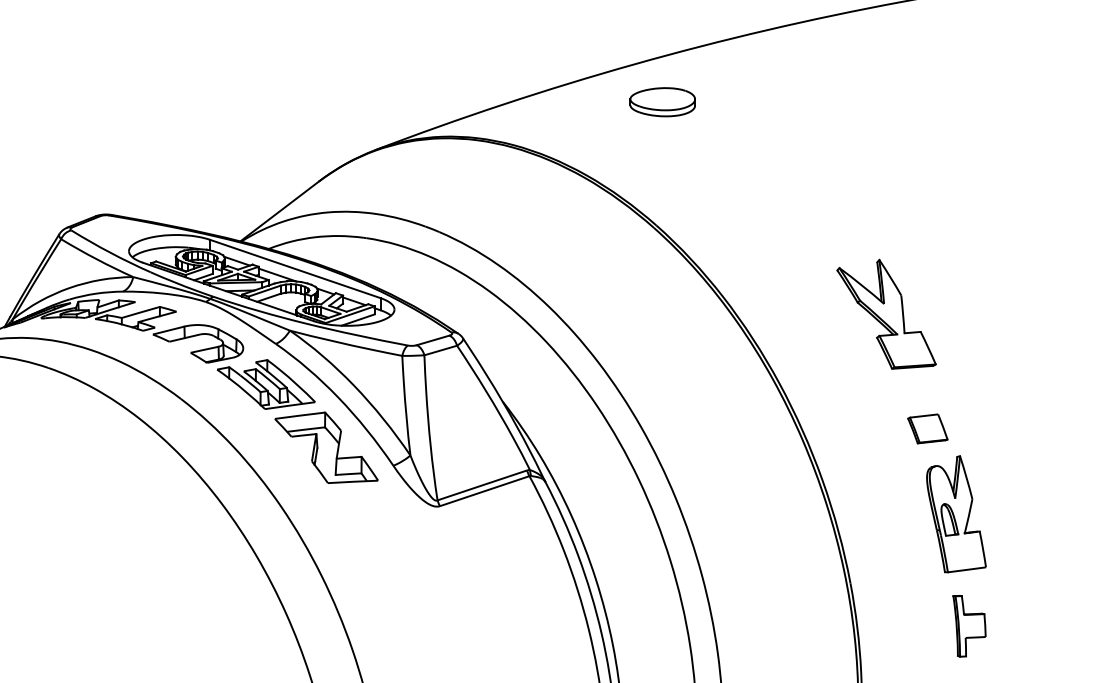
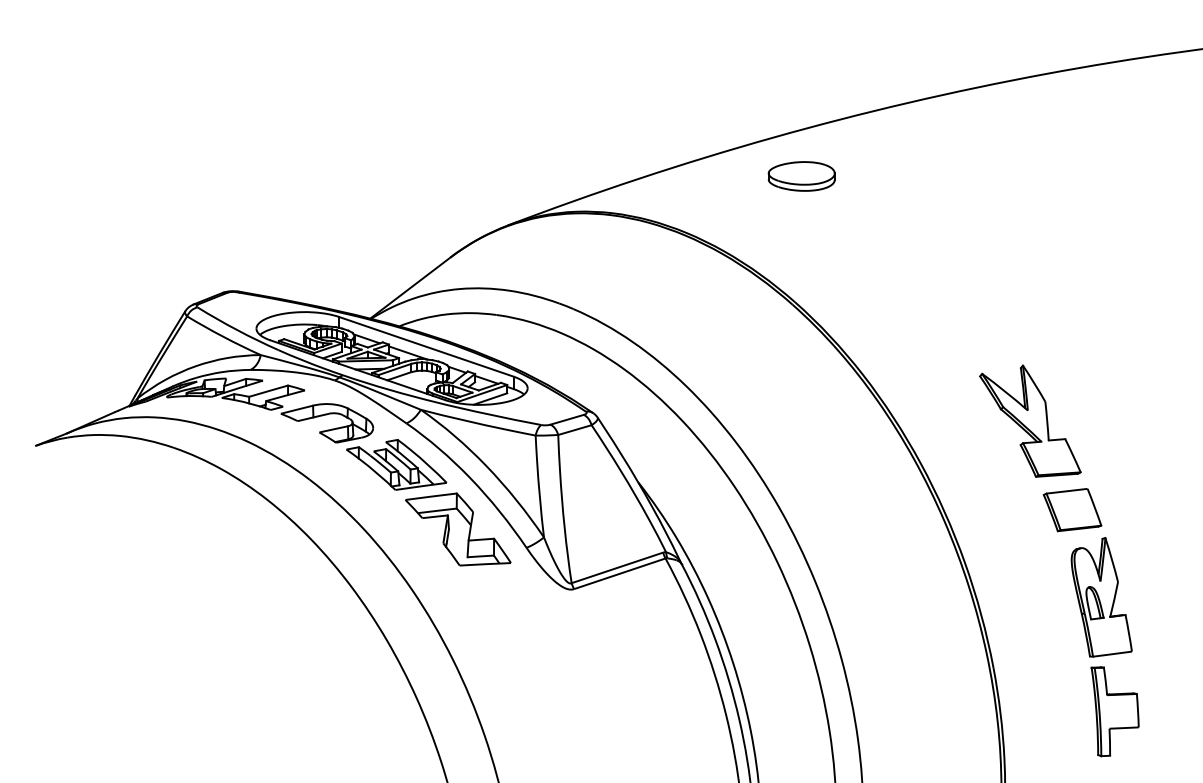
part: (886, 313) -> (1030, 420), moved
part: (927, 429) -> (1072, 510), size x1.43
part: (968, 625) -> (1114, 711), size x1.43

